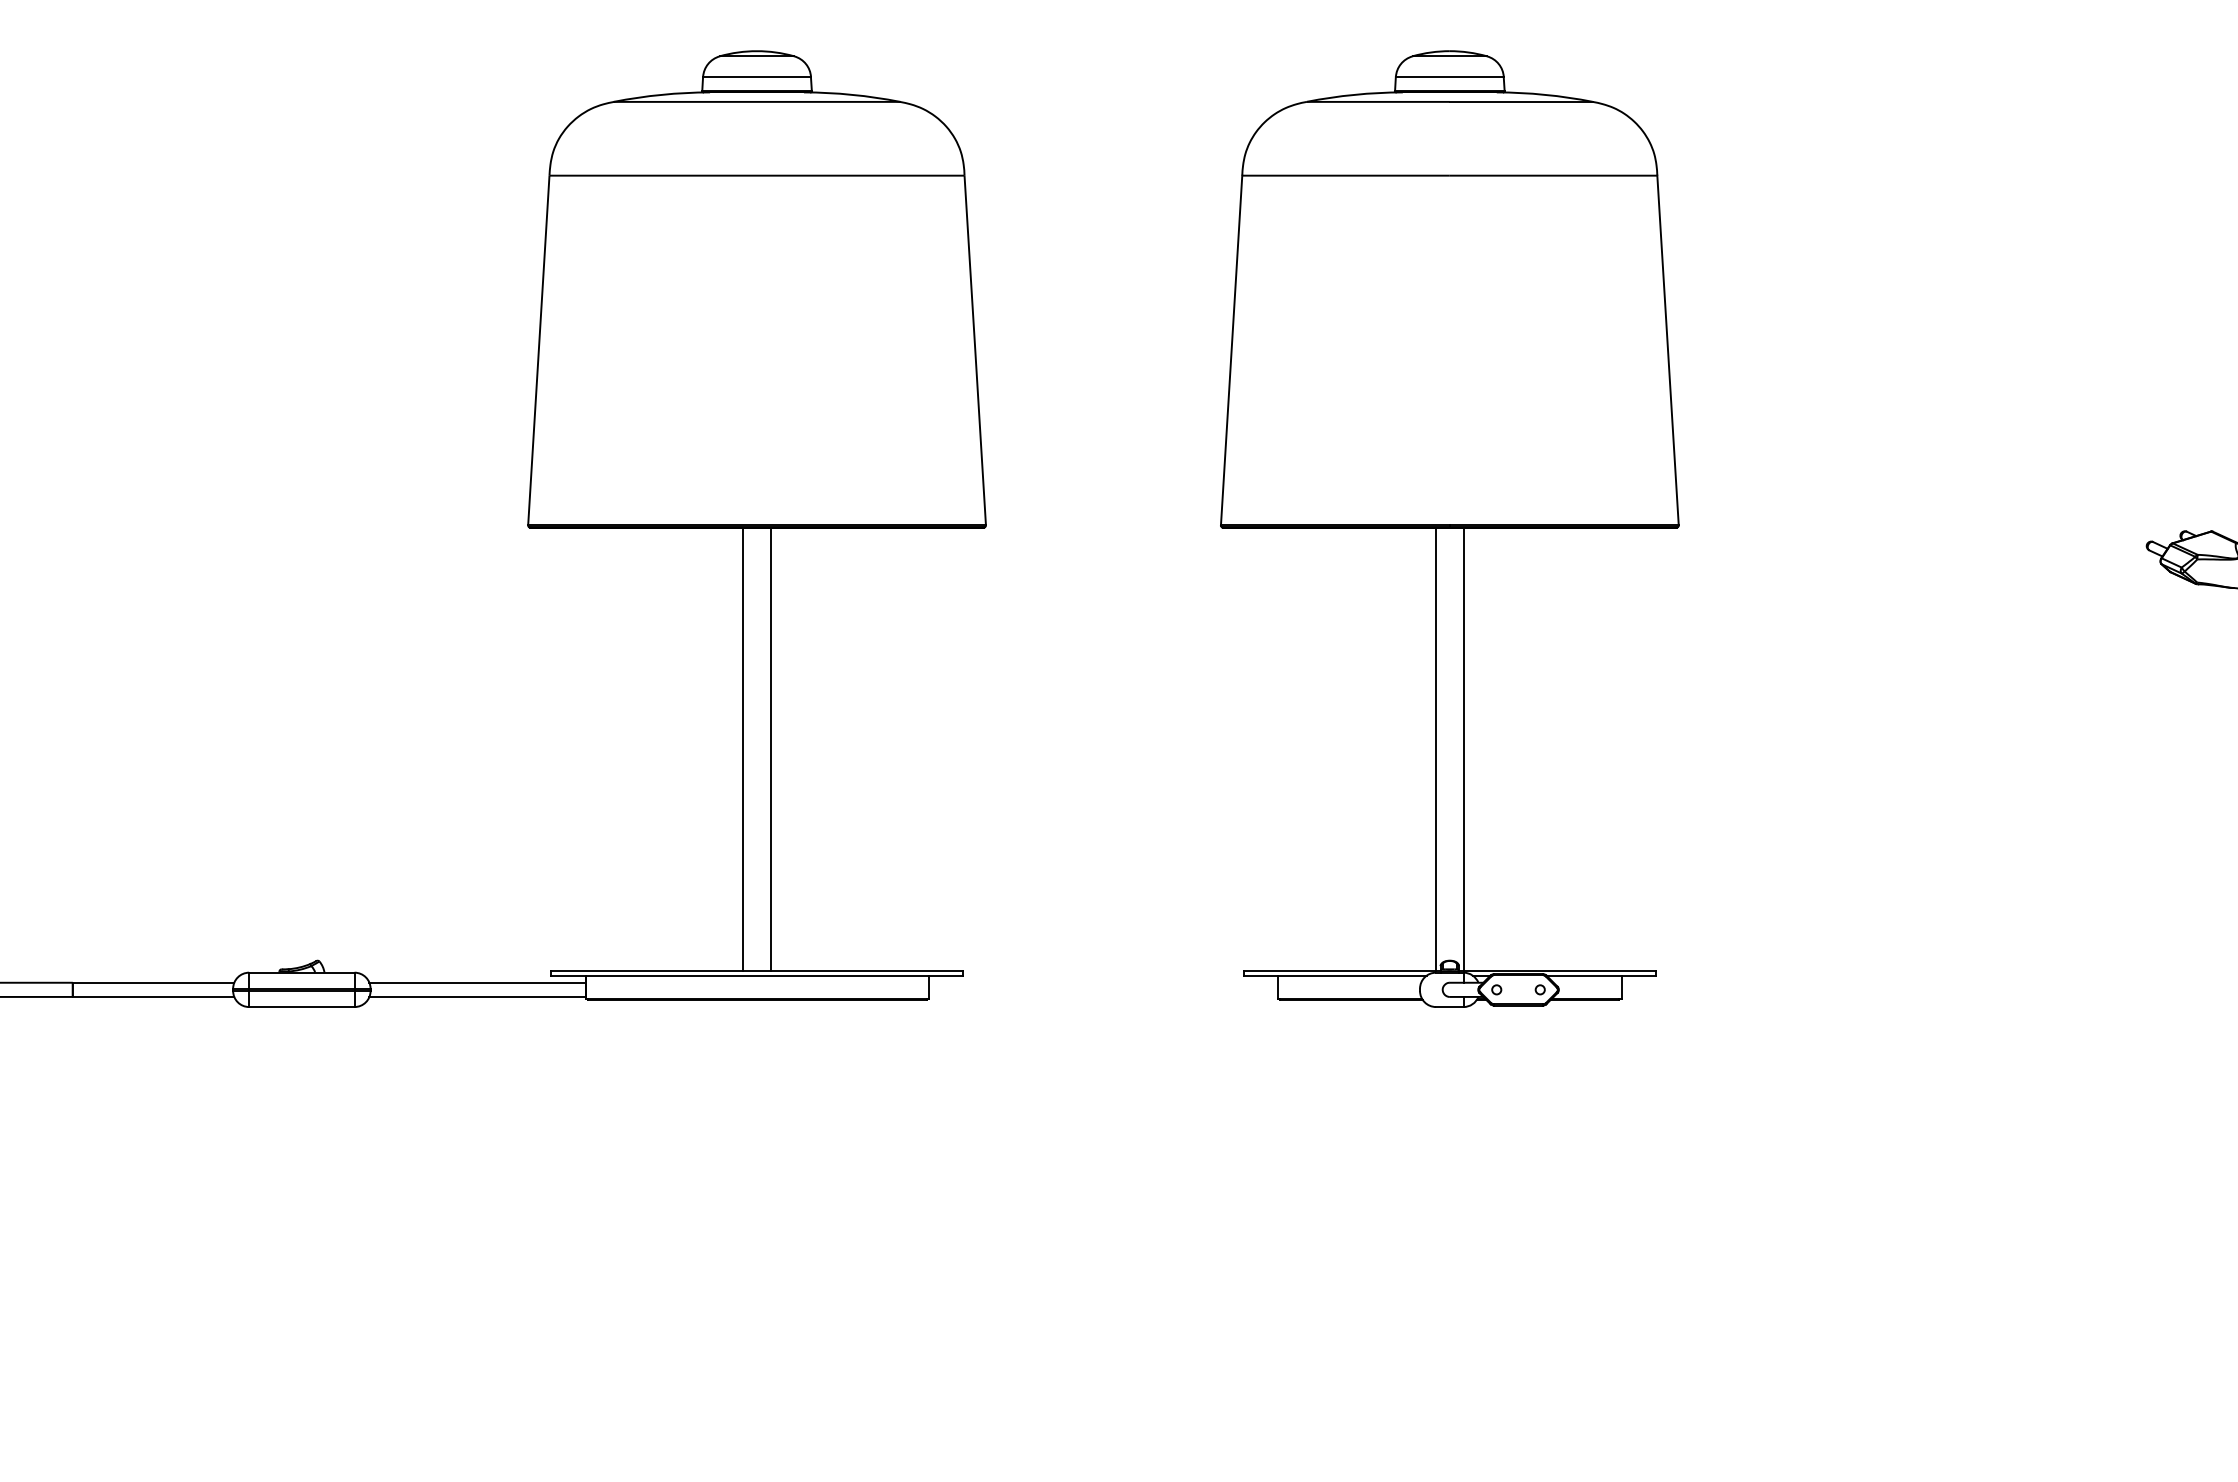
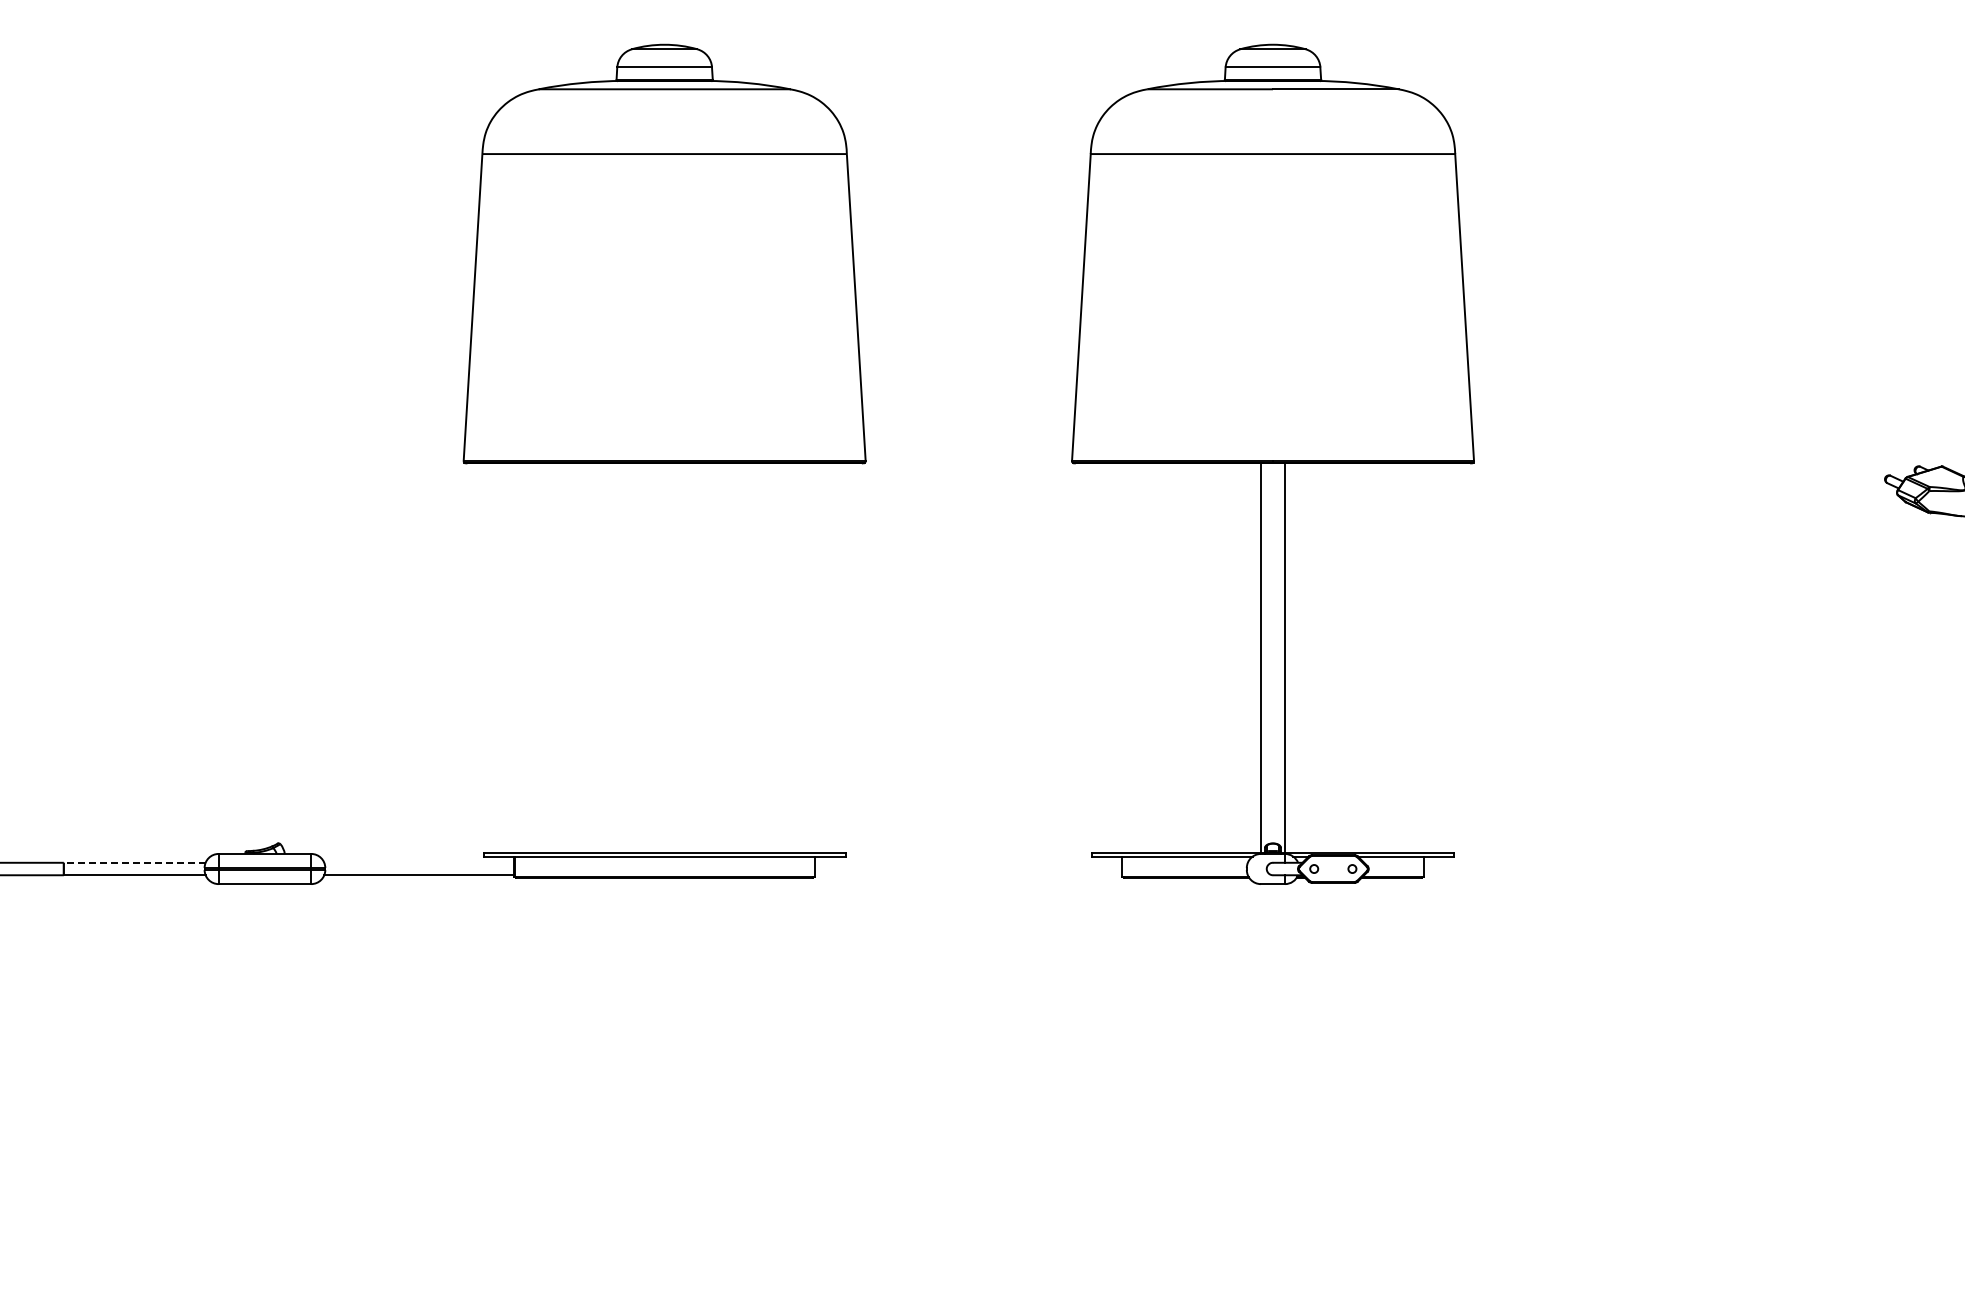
line: (743, 748) -> (652, 657), removed
line: (770, 748) -> (676, 657), removed
line: (153, 982) -> (134, 862), solid -> dashed
line: (477, 982) -> (419, 862), removed

